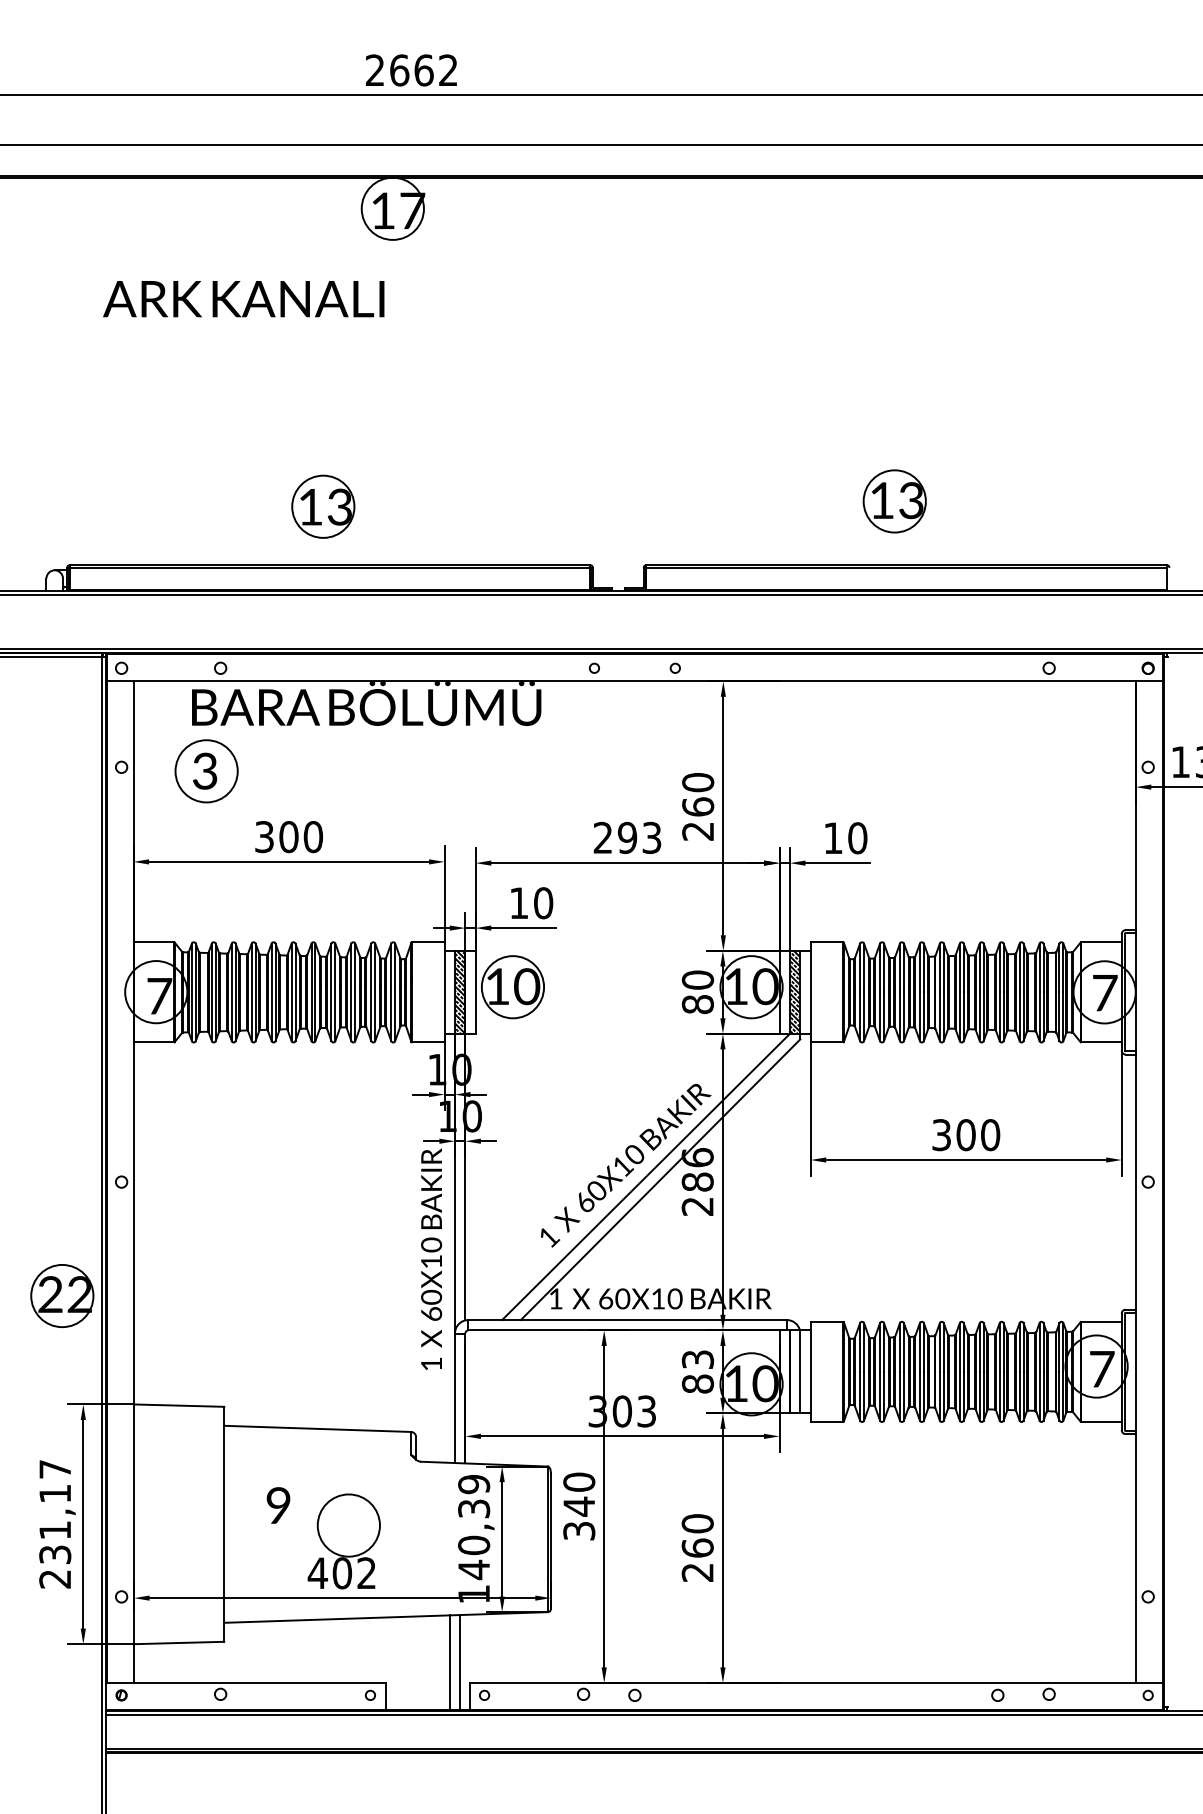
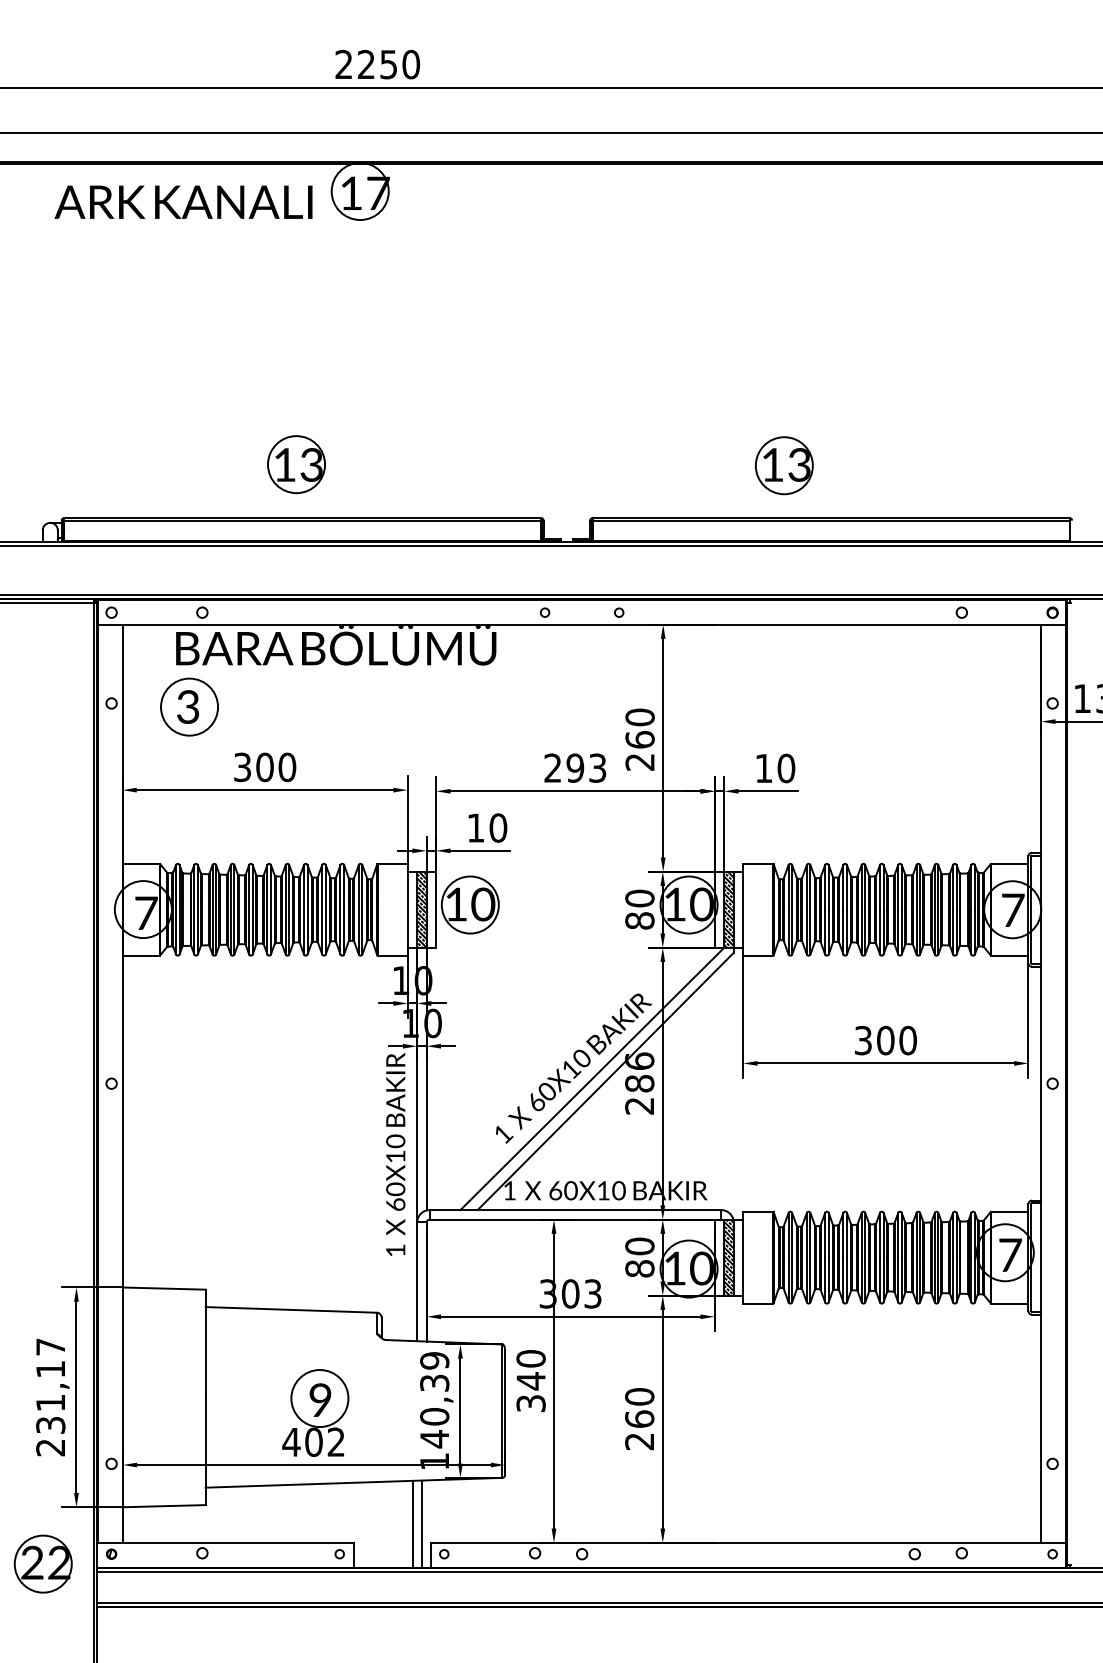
text: (423, 70) -> (388, 64), 2662 -> 2250
text: (243, 298) -> (183, 201), moved
part: (893, 501) -> (783, 465), moved
part: (61, 1295) -> (42, 1563), moved
text: (697, 1359) -> (639, 1246), 83 -> 80
hatch: (794, 1371) -> (728, 1257), added
text: (278, 1504) -> (320, 1399), moved

